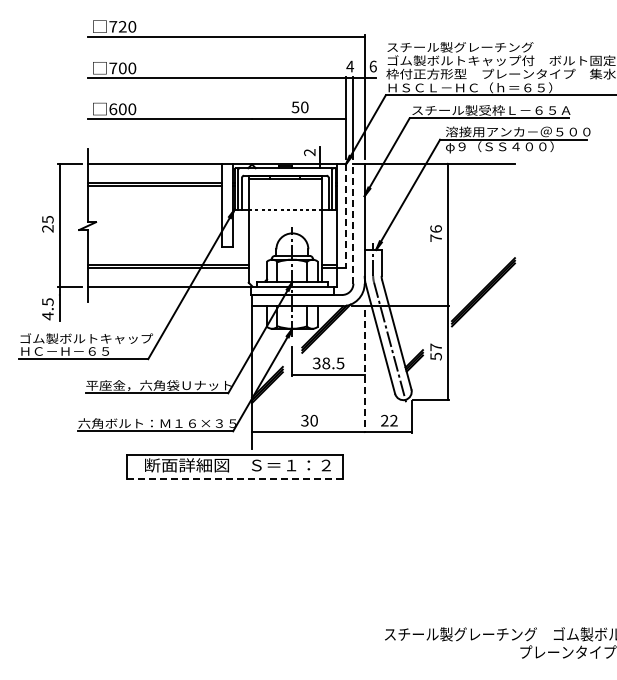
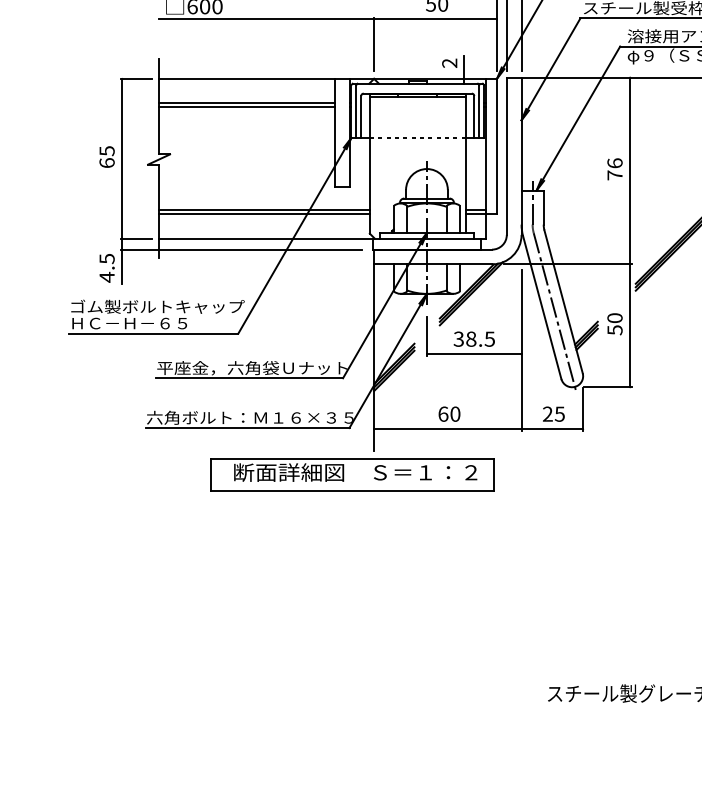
line: (252, 137) -> (374, 43), added
line: (345, 216) -> (496, 146), dashed -> solid
line: (353, 223) -> (506, 156), dashed -> solid
text: (47, 228) -> (106, 162), 25 -> 65
line: (150, 295) -> (241, 250), added
text: (435, 347) -> (614, 318), 57 -> 50
line: (364, 371) -> (521, 349), dashed -> solid
text: (304, 420) -> (442, 413), 30 -> 60
text: (393, 420) -> (559, 413), 22 -> 25
line: (235, 479) -> (352, 491), dashed -> solid

